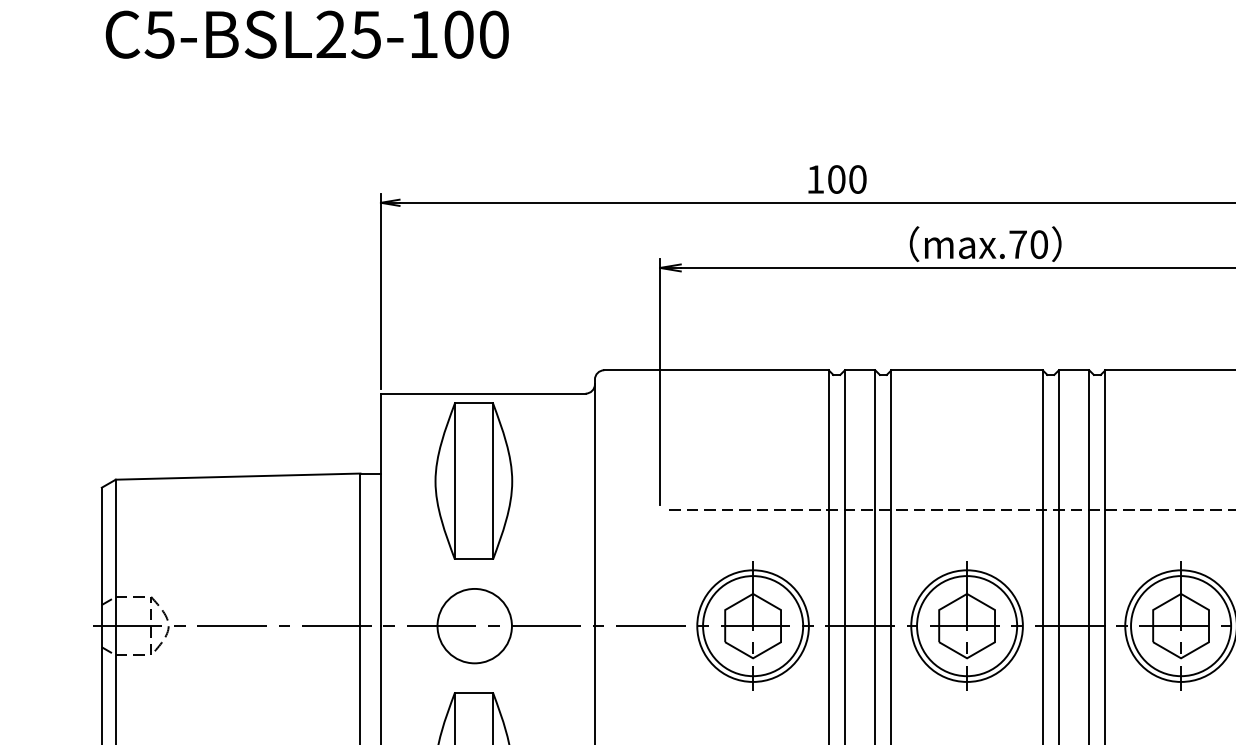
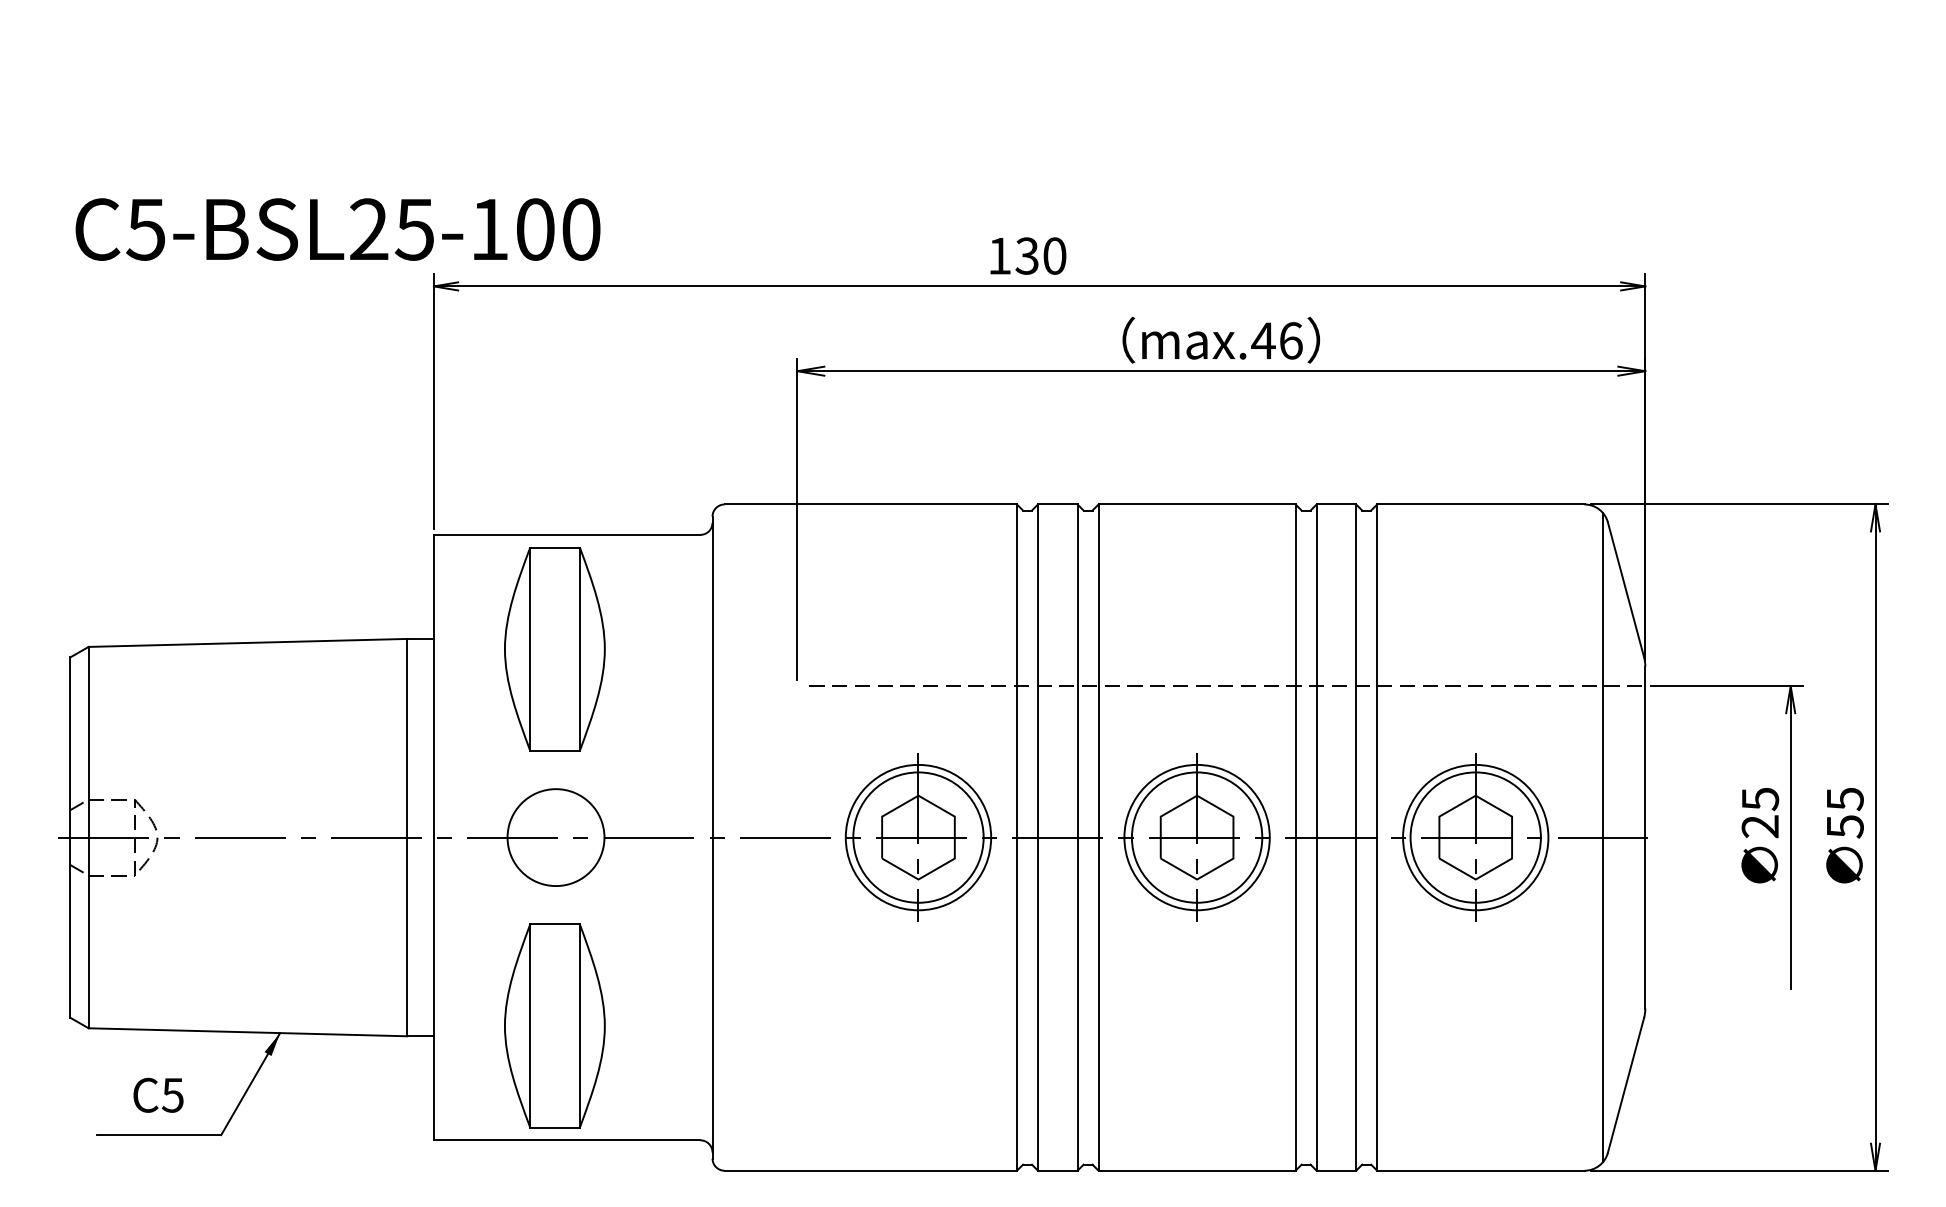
text: (306, 34) -> (337, 229), moved
text: (836, 179) -> (1026, 255), 100 -> 130
text: (1028, 244) -> (1276, 340), max.70 -> max.46

